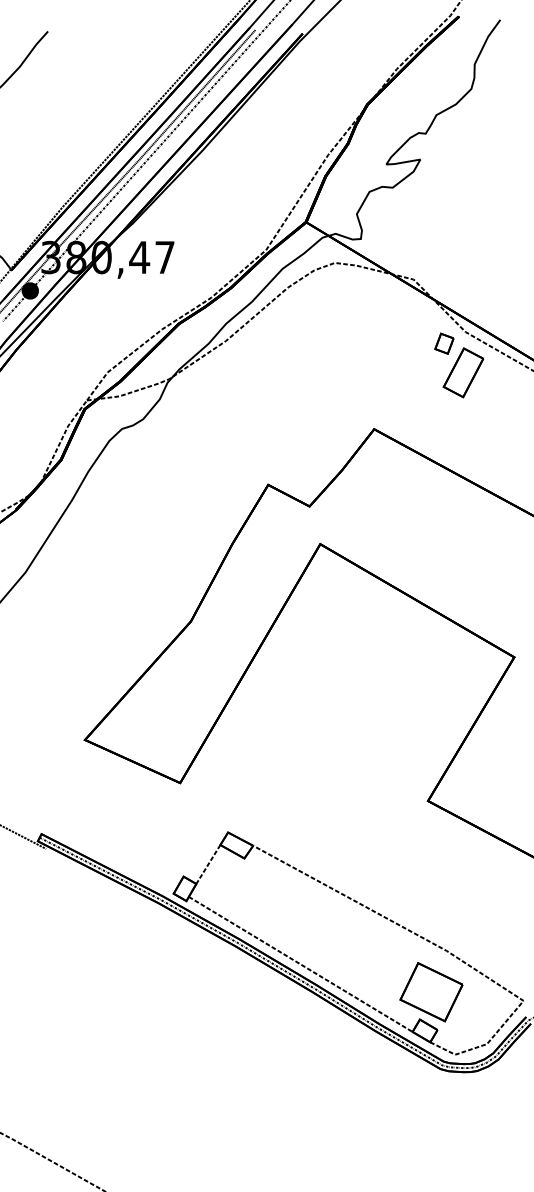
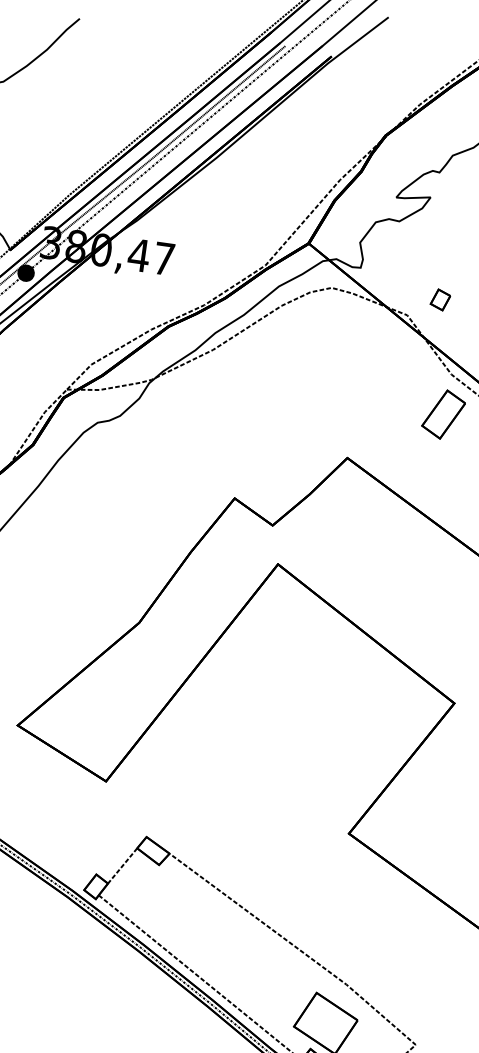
part: (444, 343) -> (440, 299), moved

